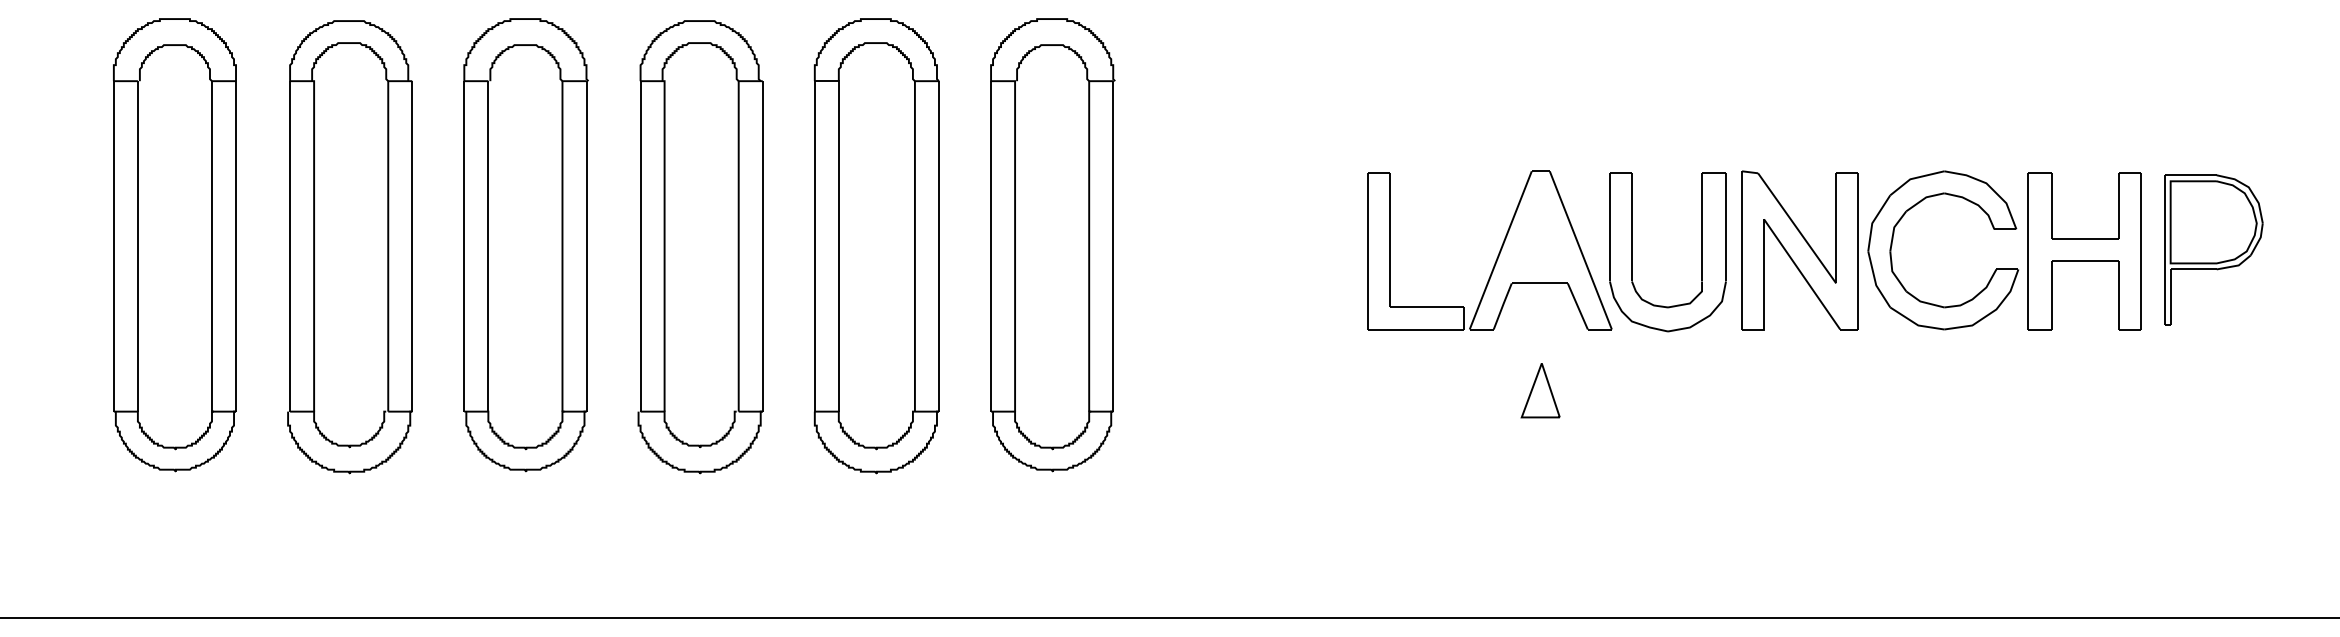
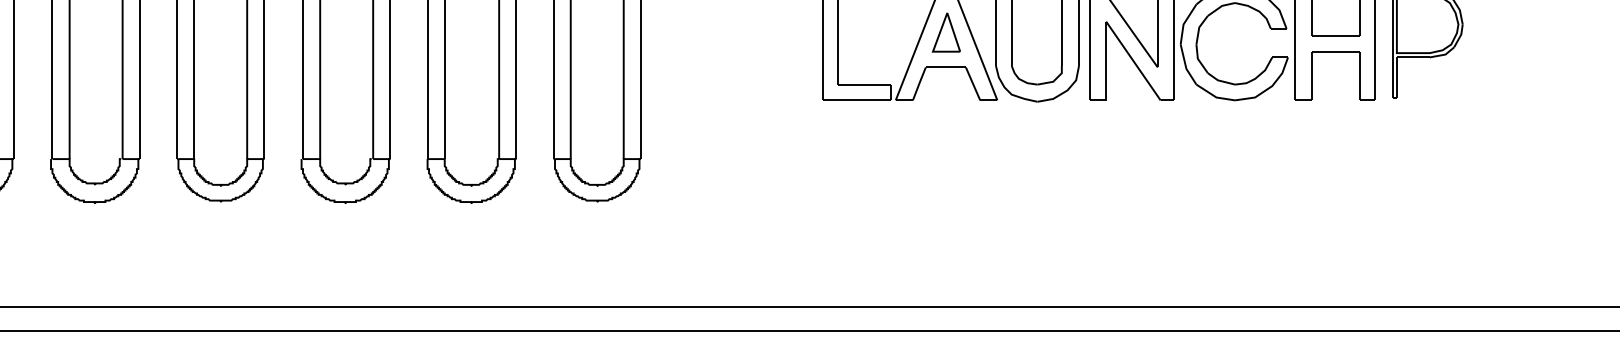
part: (1540, 390) -> (946, 32), moved

